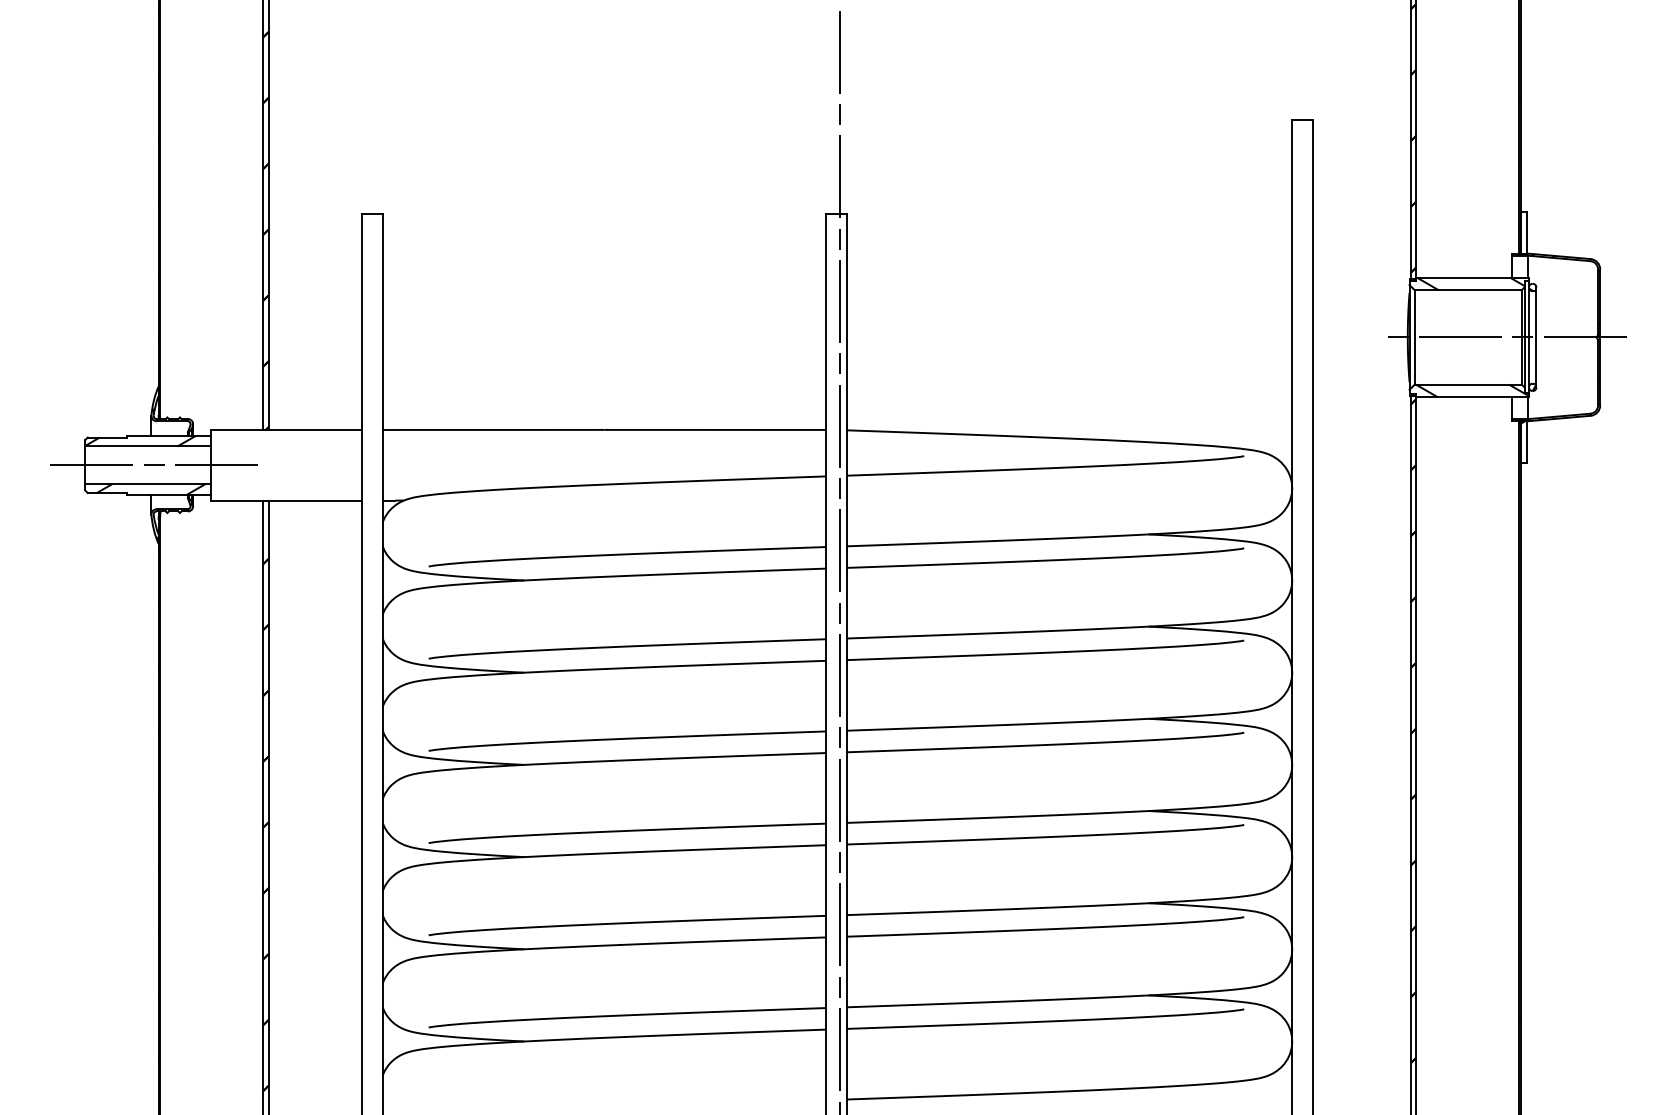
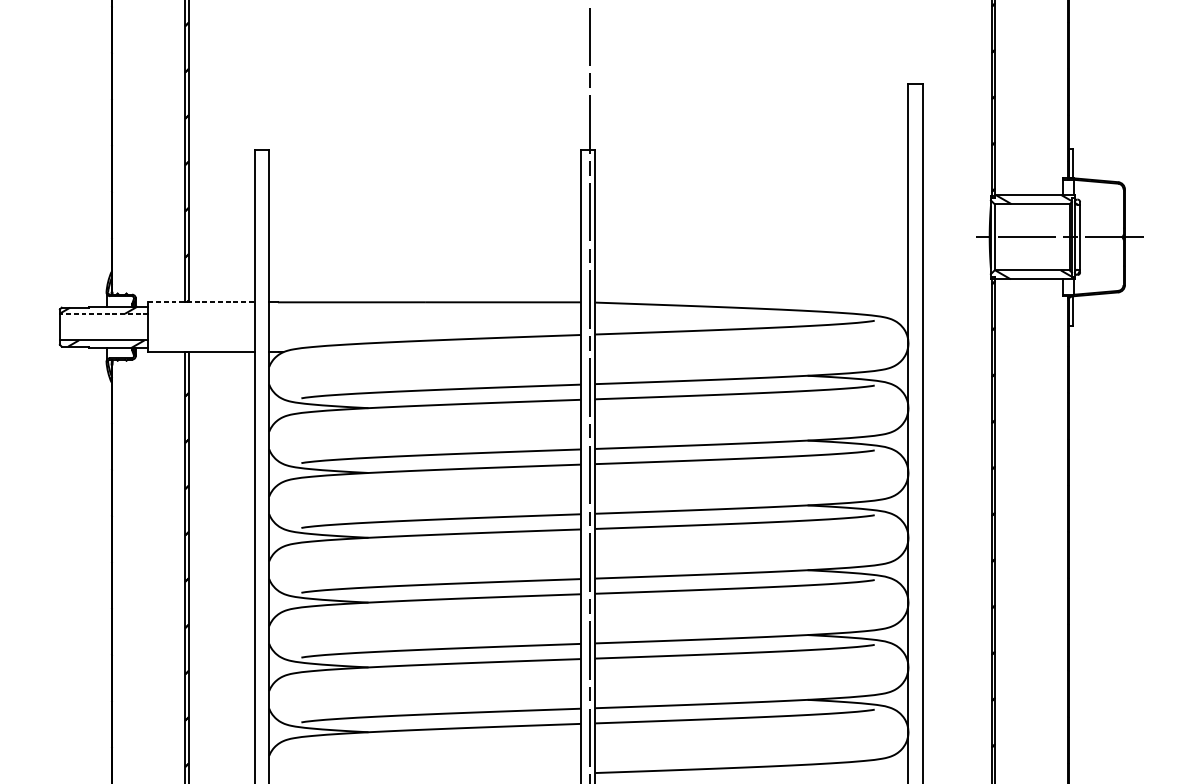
line: (286, 429) -> (201, 302), solid -> dashed
line: (148, 446) -> (104, 313), solid -> dashed
line: (153, 465) -> (107, 327), removed

